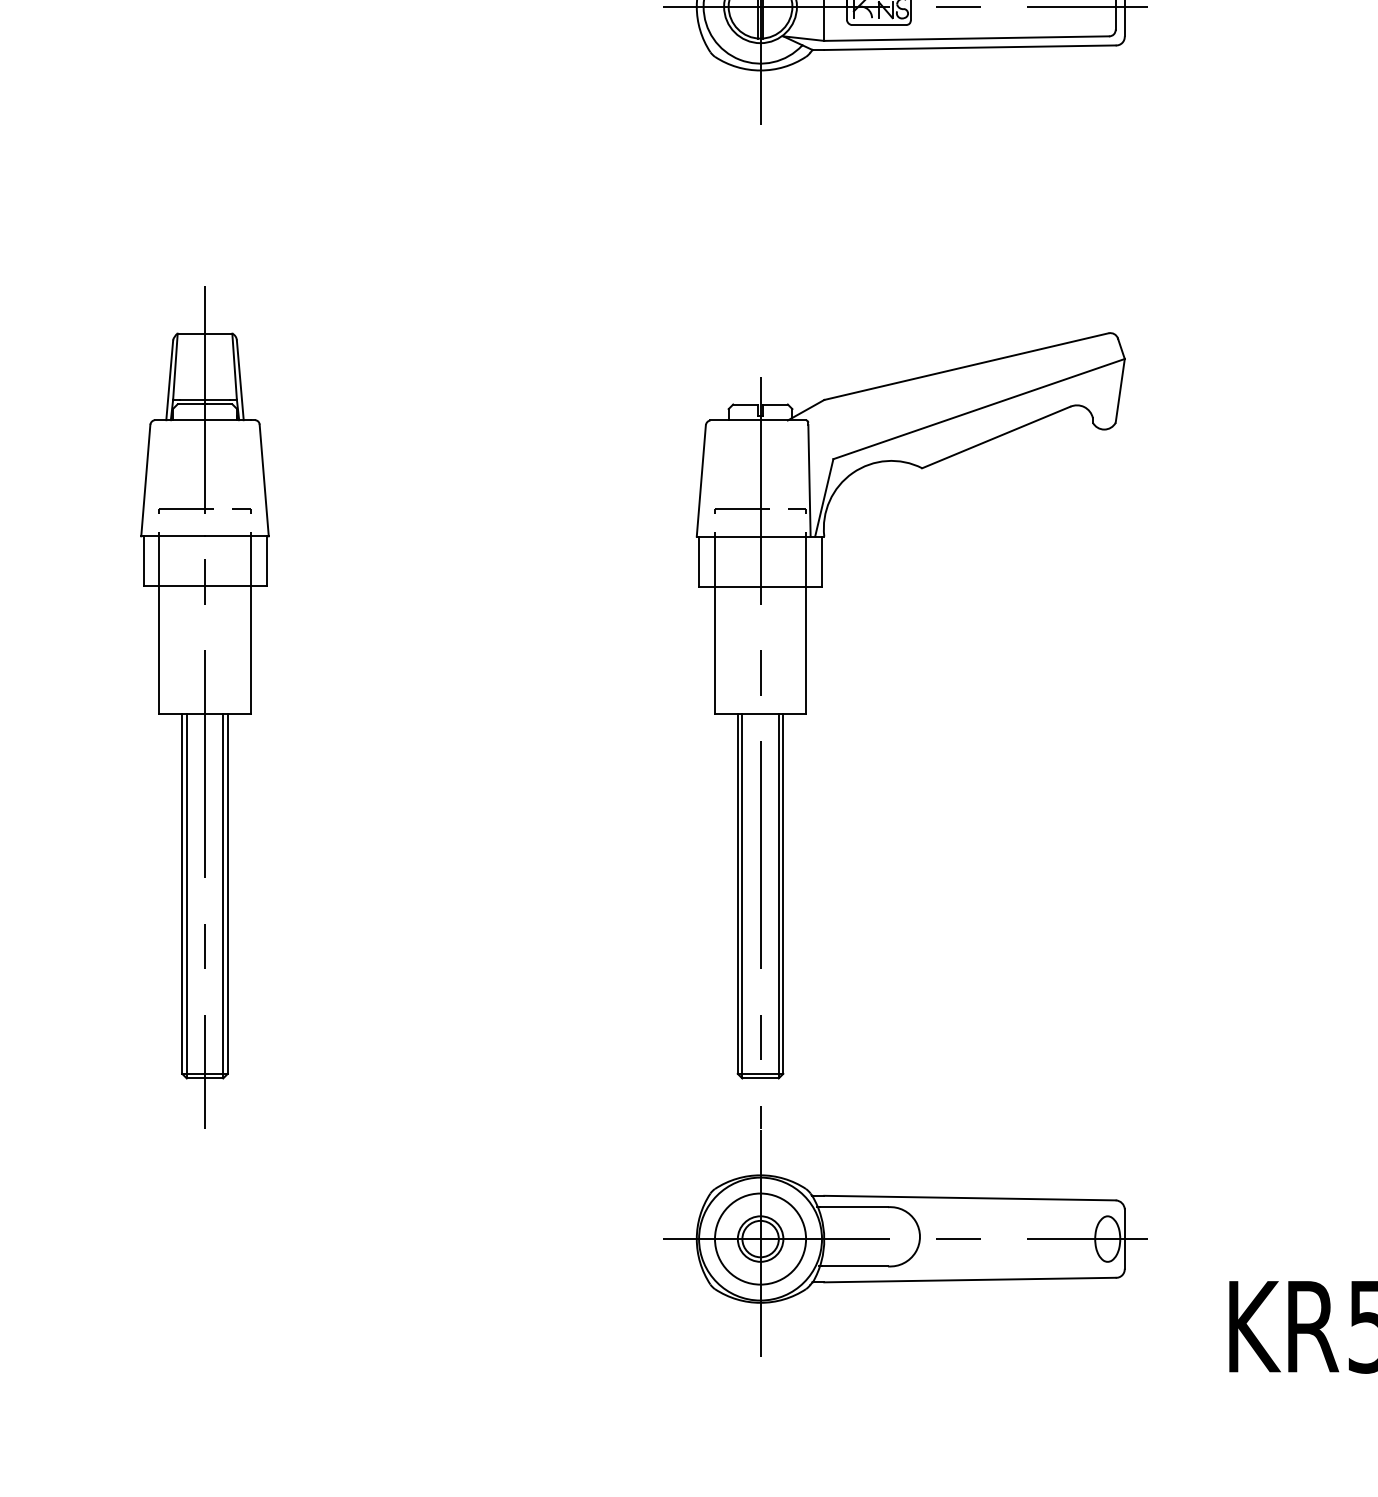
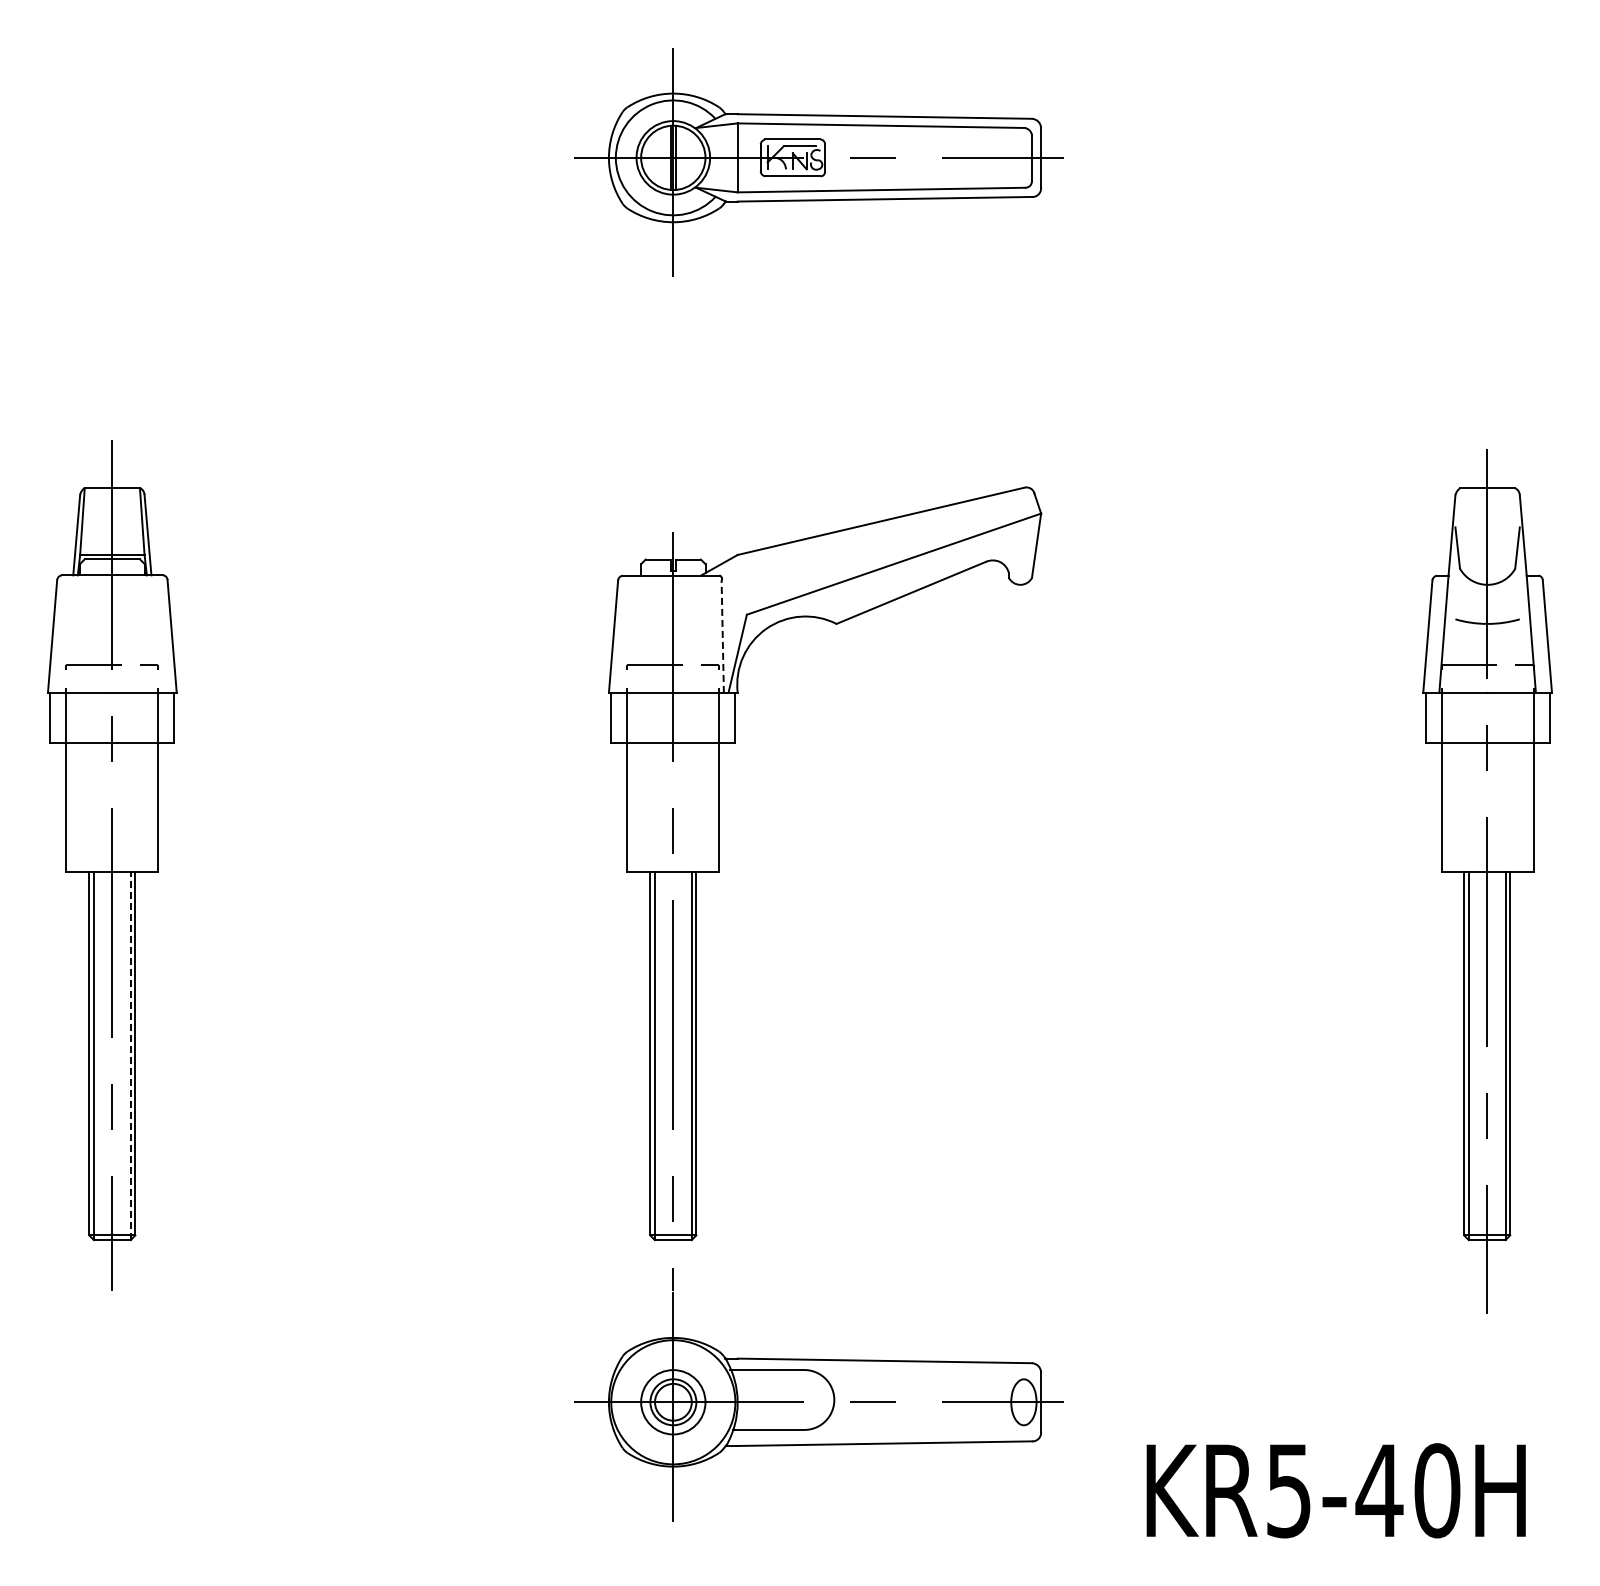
line: (809, 480) -> (722, 636), solid -> dashed
line: (222, 896) -> (130, 1056), solid -> dashed
circle: (760, 1239) -> (673, 1402), size x0.7

